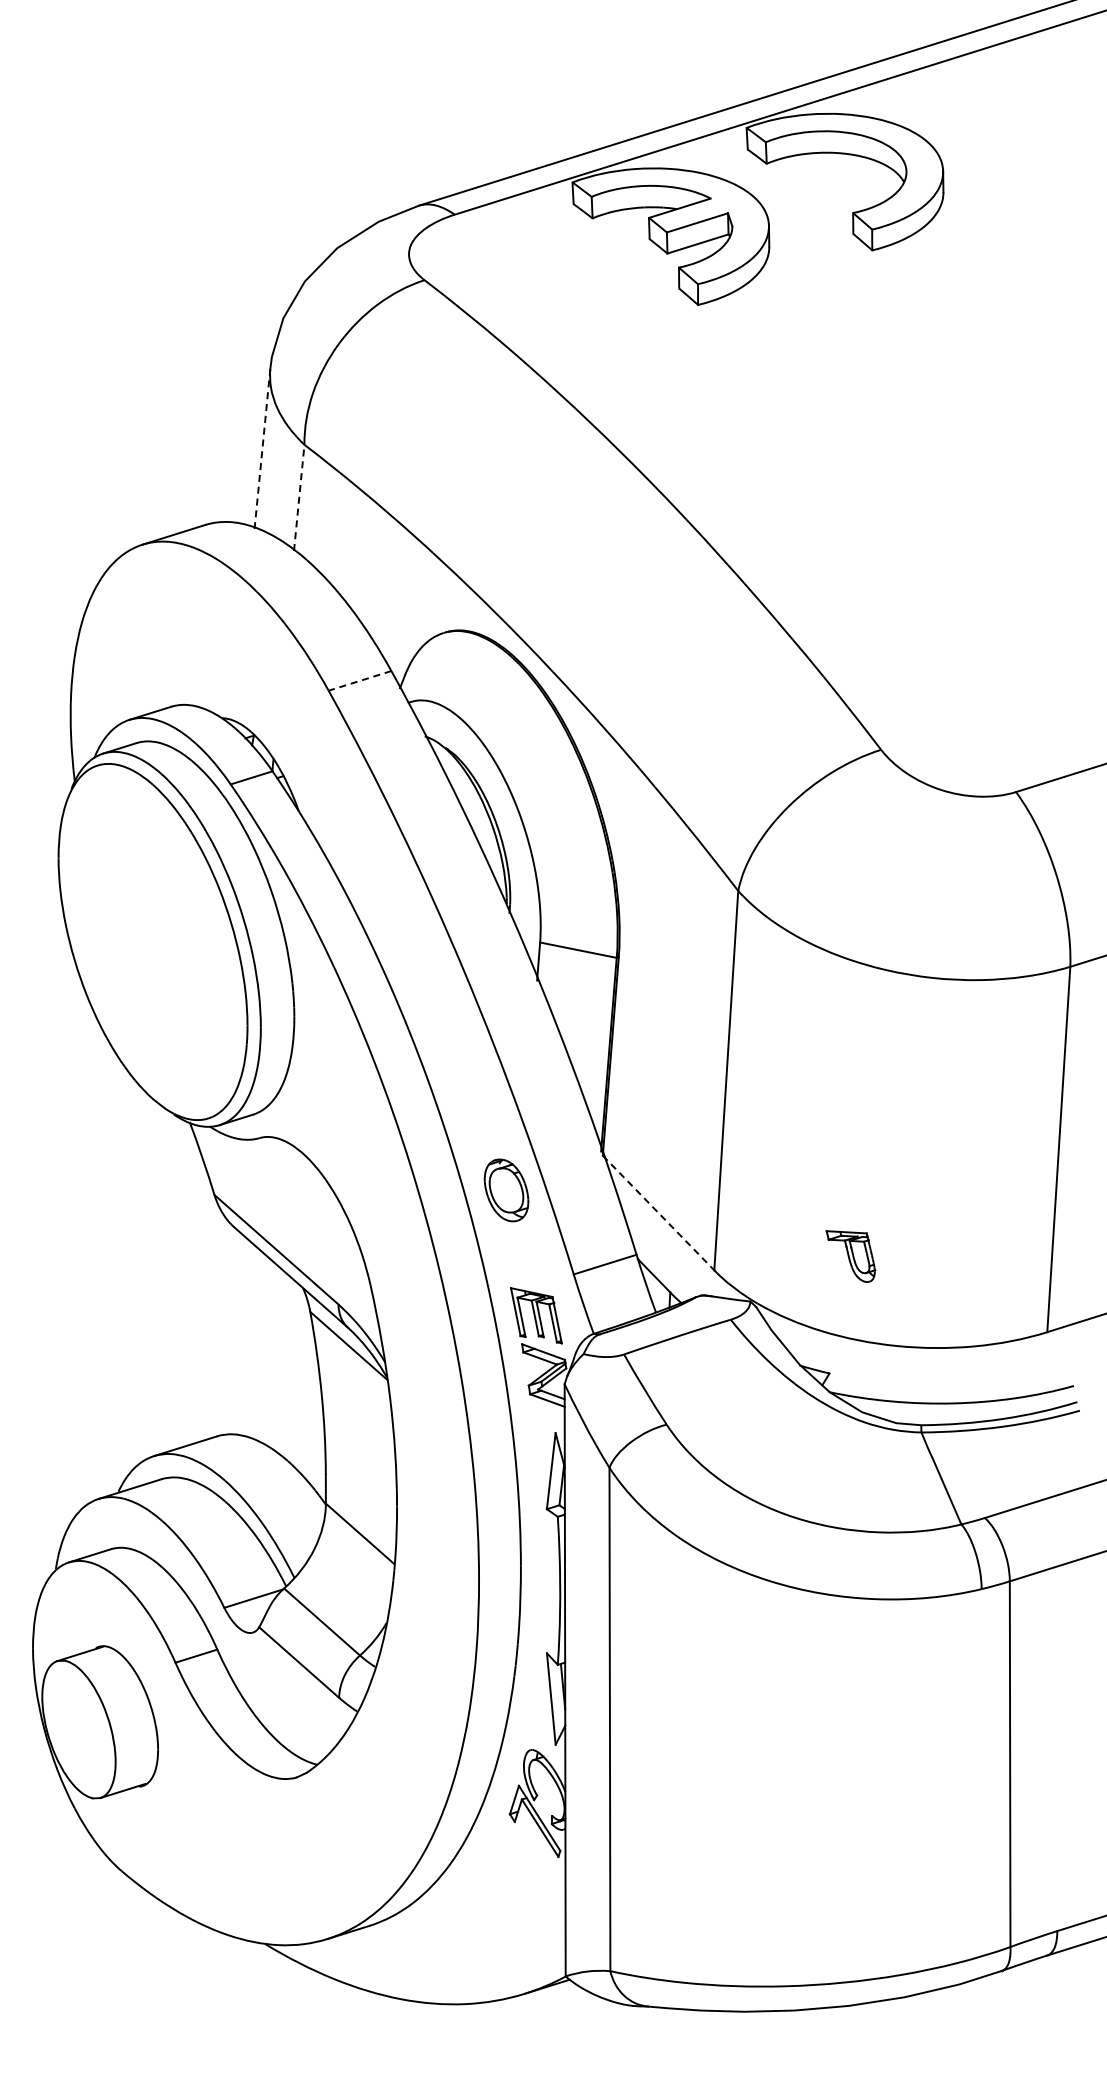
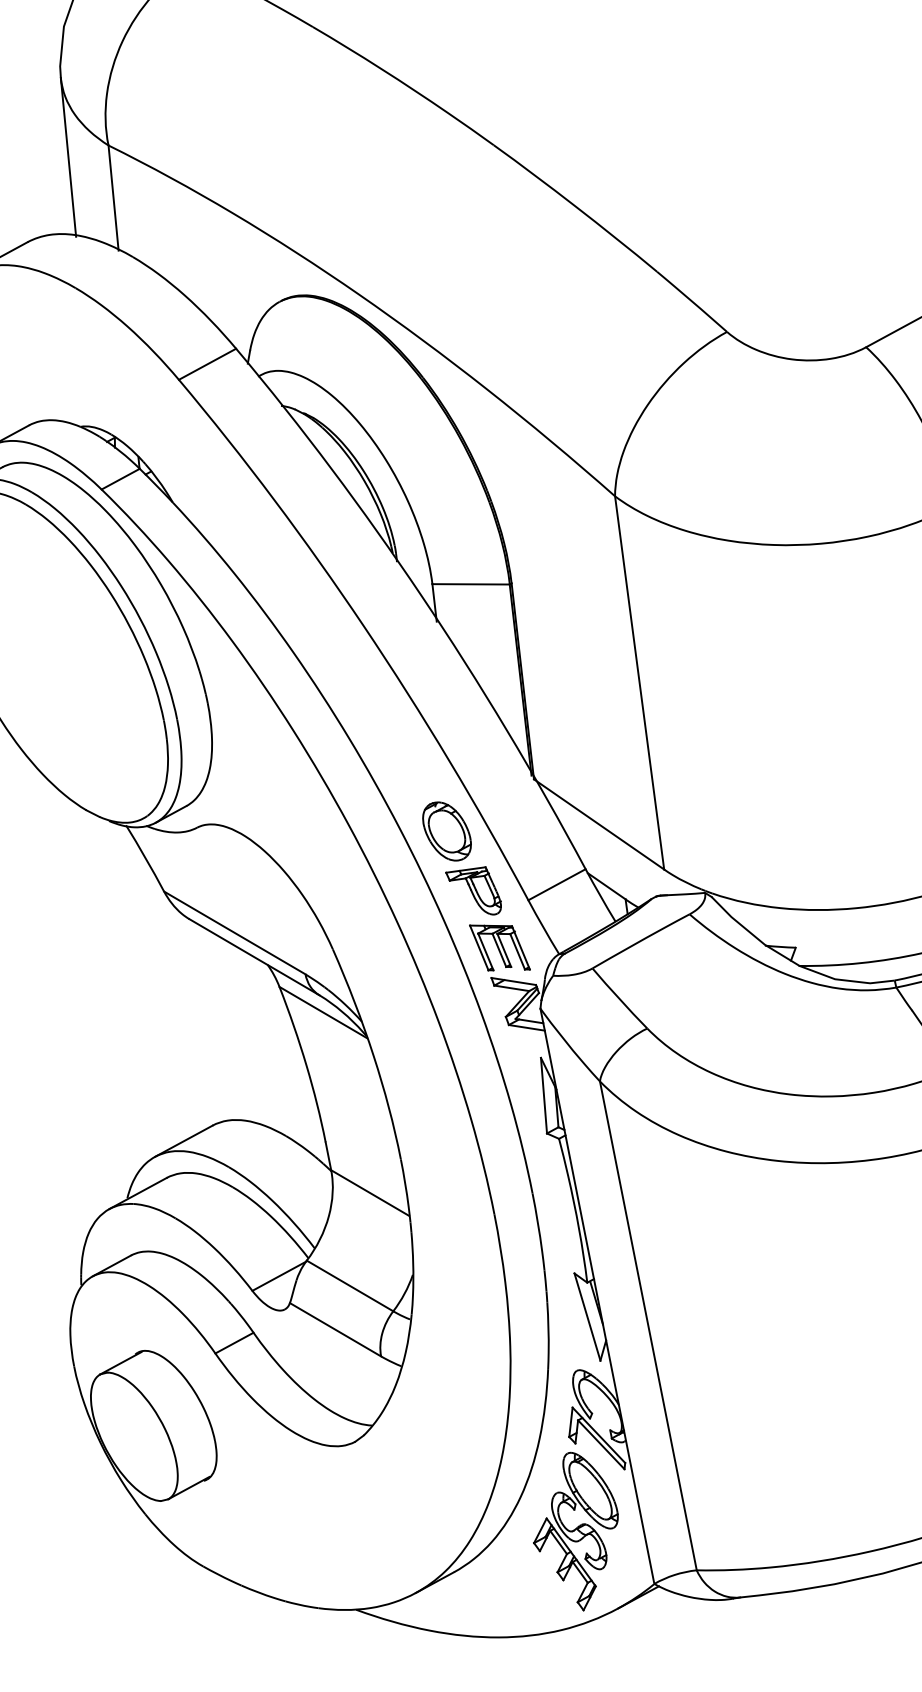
line: (262, 448) -> (68, 157), dashed -> solid
line: (299, 497) -> (113, 197), dashed -> solid
line: (360, 680) -> (207, 363), dashed -> solid
line: (658, 1213) -> (599, 824), dashed -> solid
part: (850, 1256) -> (474, 892), moved
part: (498, 1909) -> (576, 1531), added

